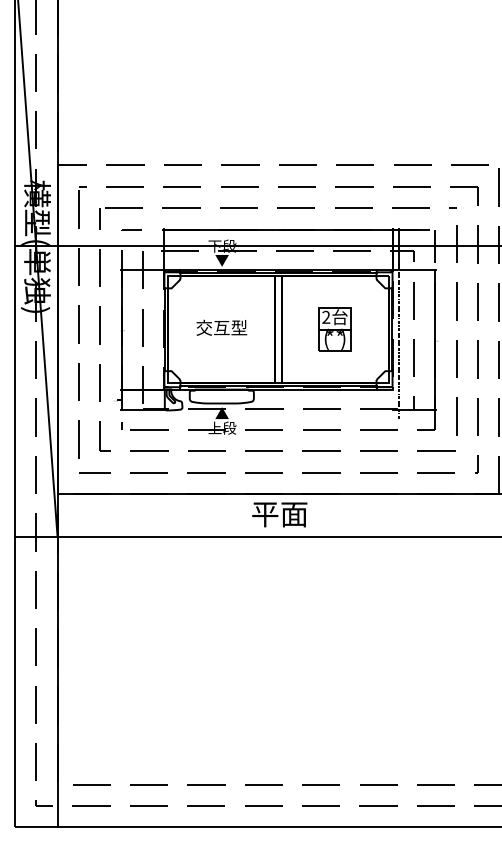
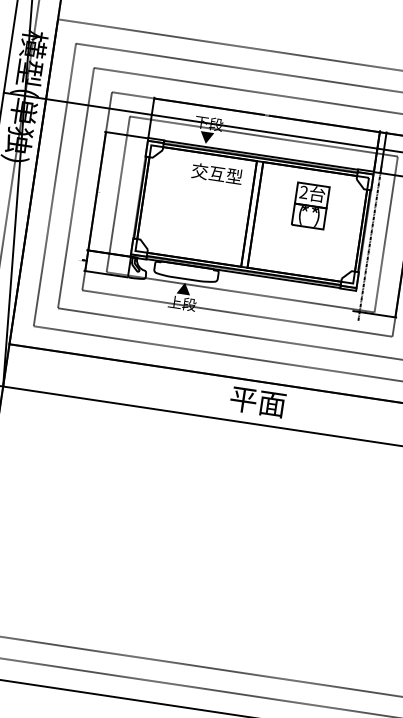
text: (221, 327) -> (216, 173), moved
part: (334, 329) -> (310, 205), moved
text: (279, 514) -> (257, 402), moved

